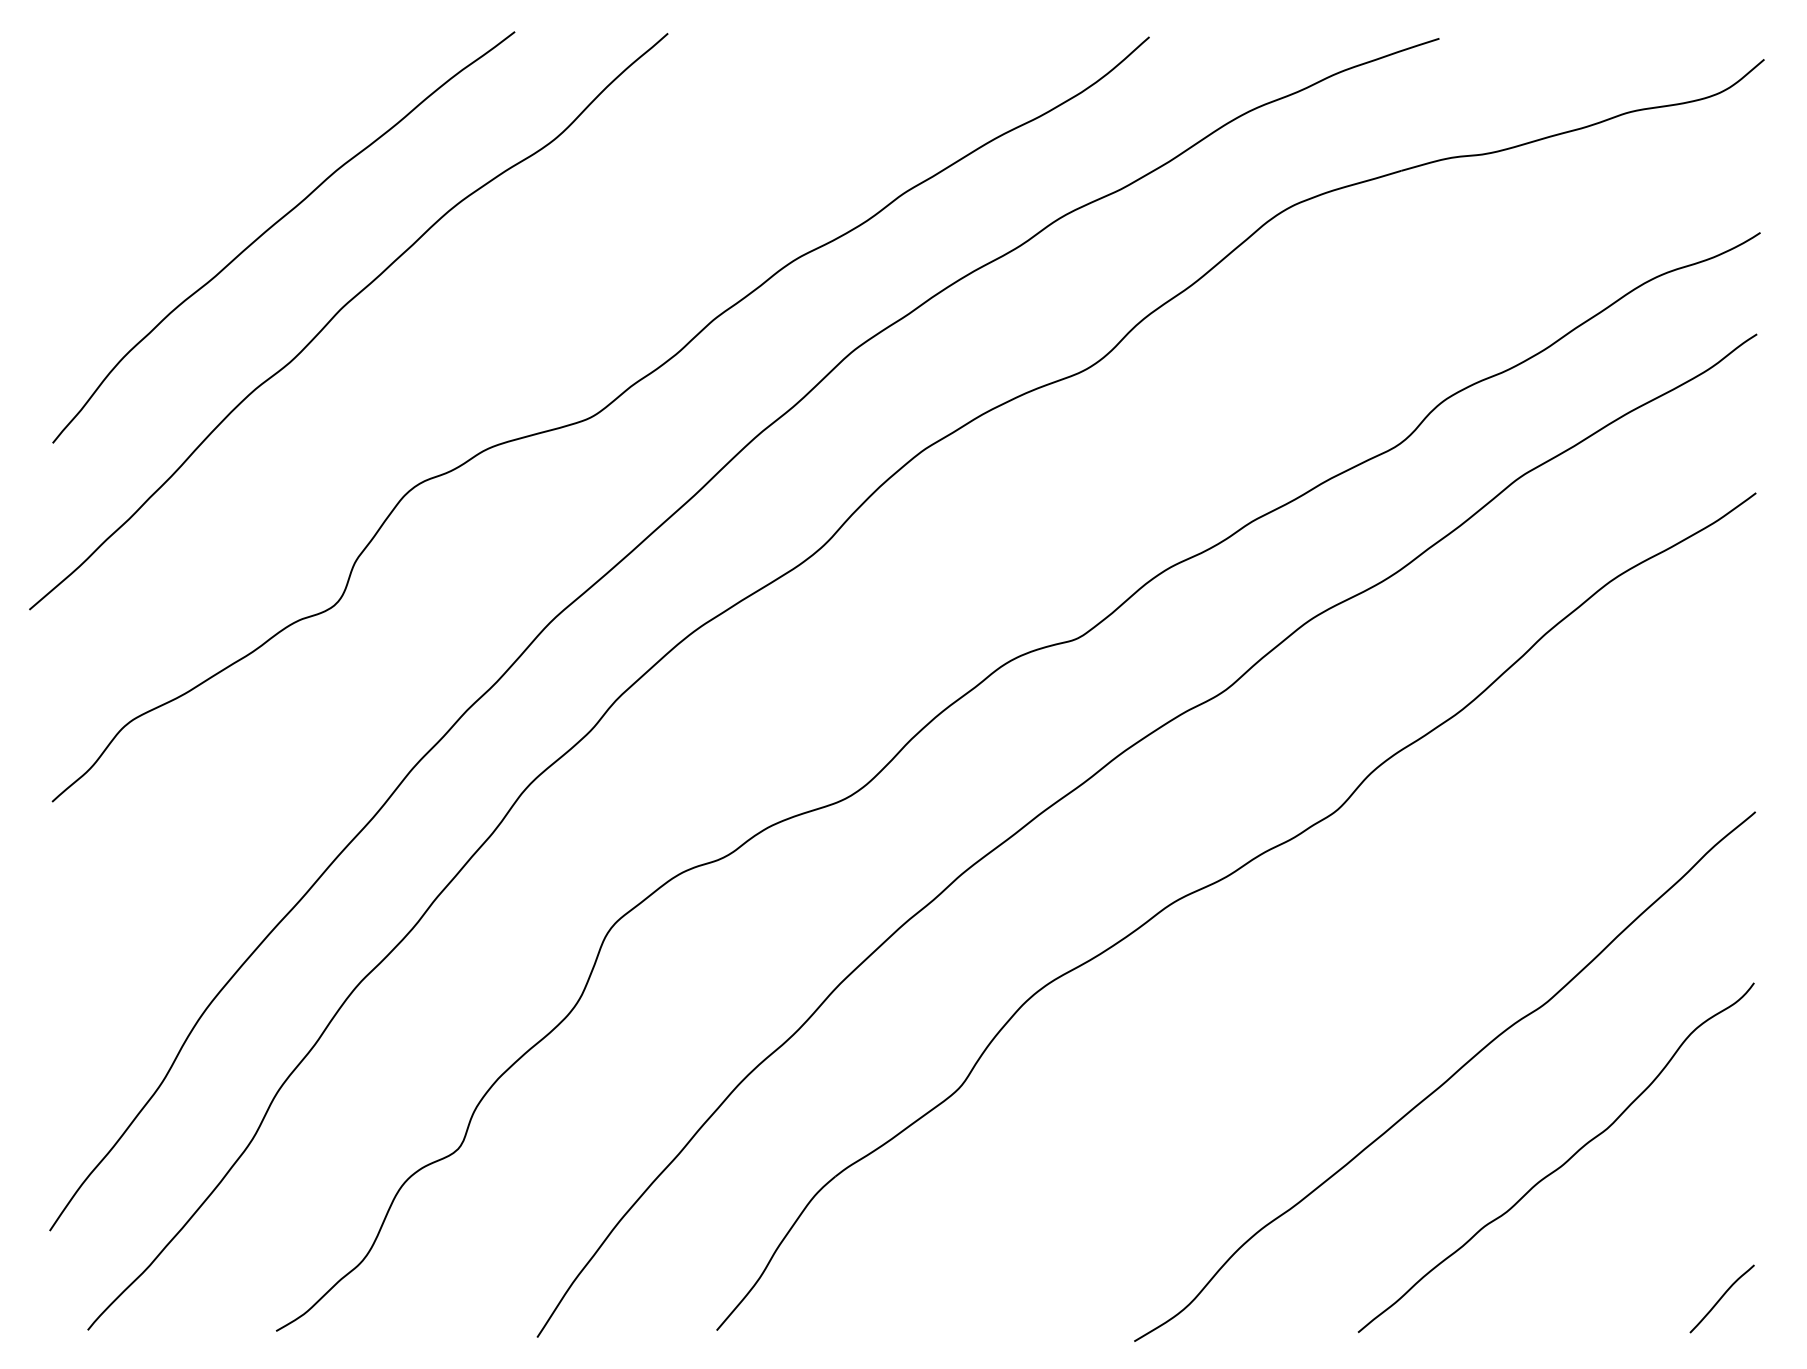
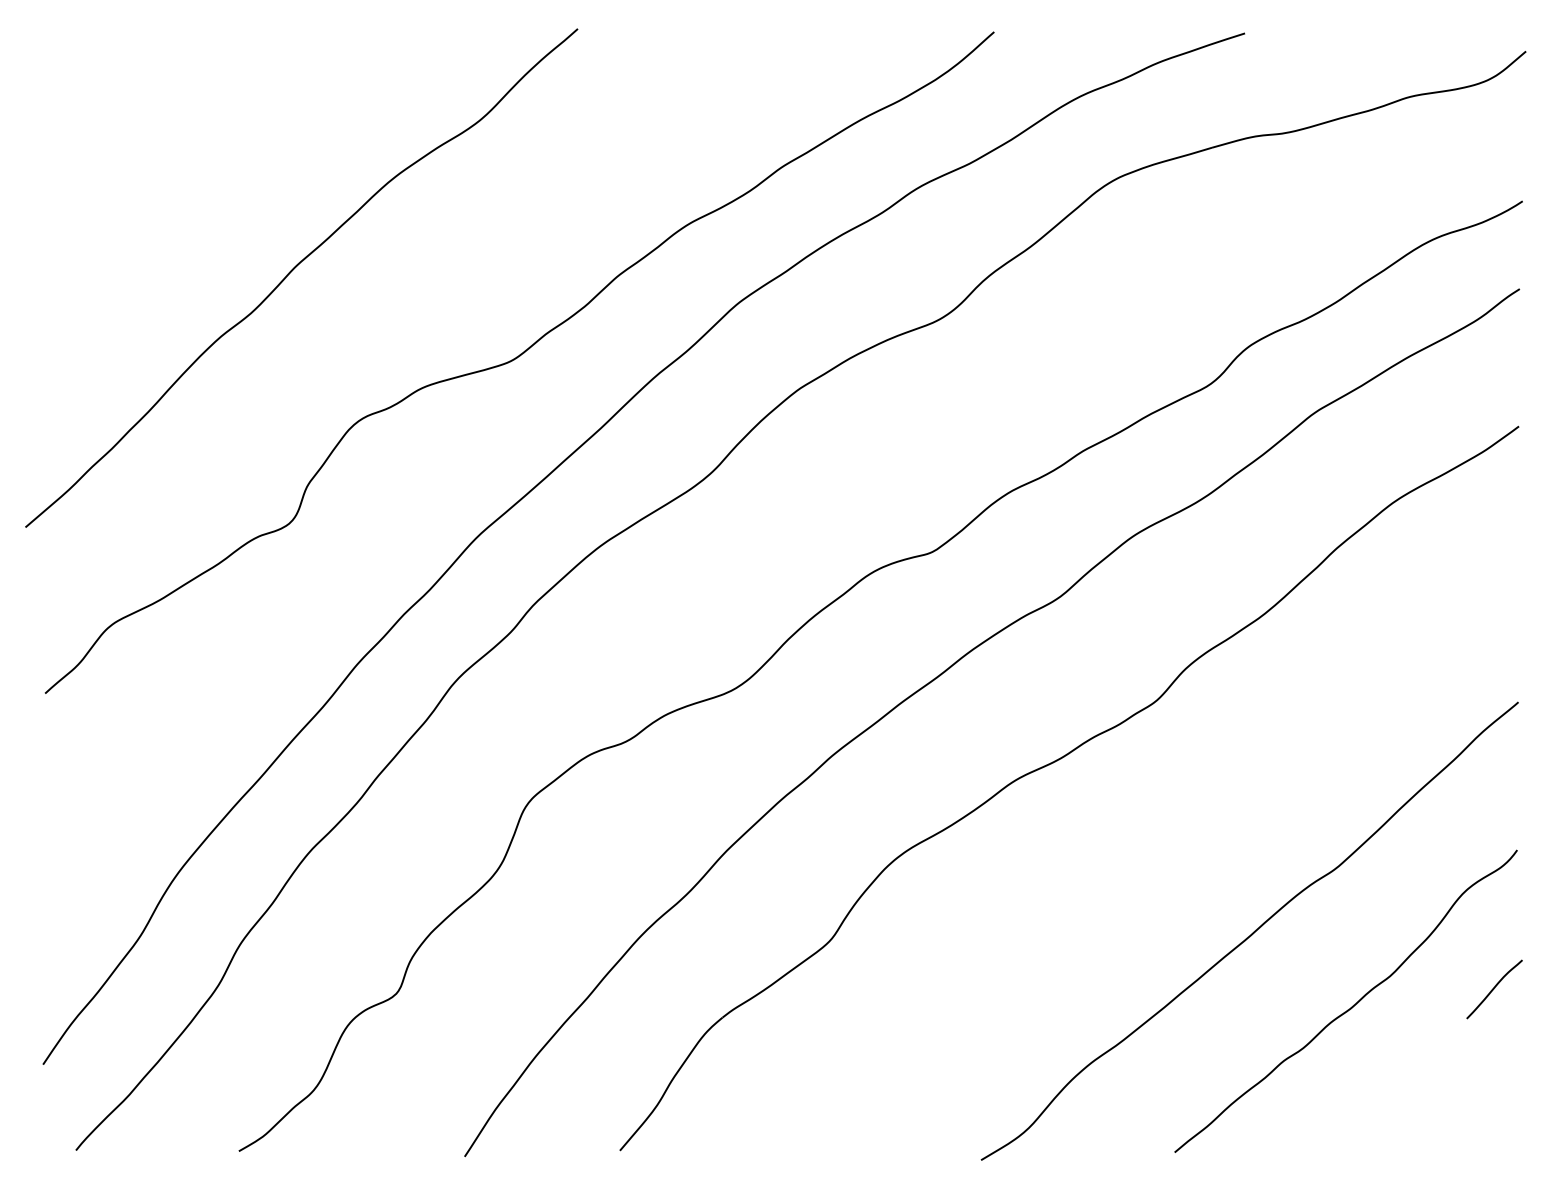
curve: (273, 227) -> (236, 196), removed
curve: (1722, 1299) -> (1494, 989), moved

